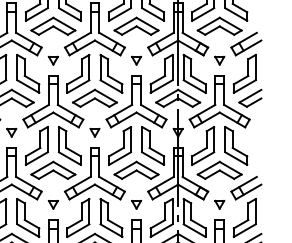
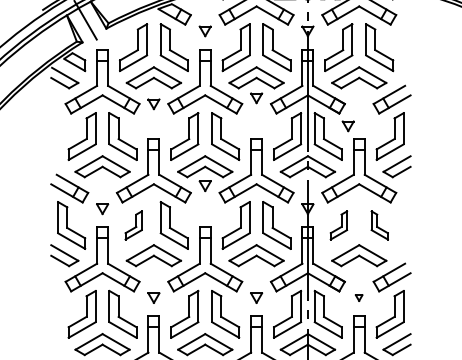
part: (53, 60) -> (153, 104), moved
part: (136, 60) -> (256, 98), moved
part: (219, 60) -> (347, 126), moved
part: (94, 133) -> (204, 186), moved
part: (36, 145) -> (133, 225), size x0.6
part: (202, 145) -> (338, 225), size x0.6
part: (236, 145) -> (379, 225), size x0.6
part: (219, 204) -> (358, 297), size x0.6

